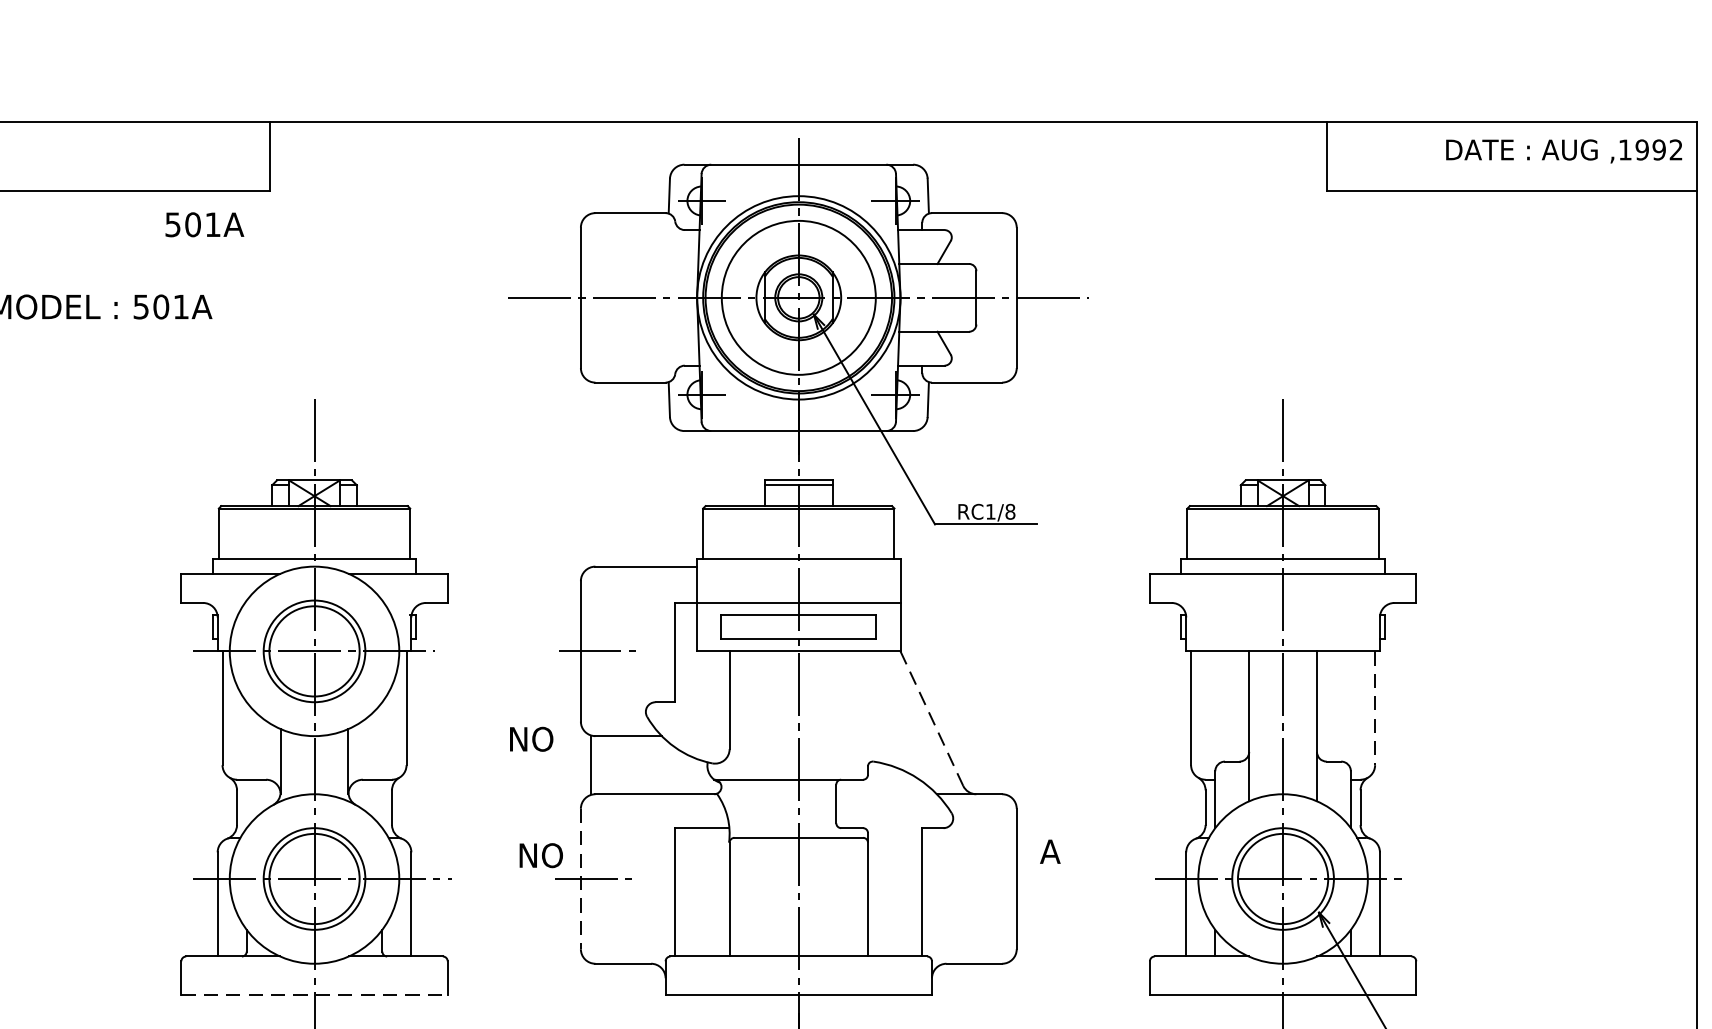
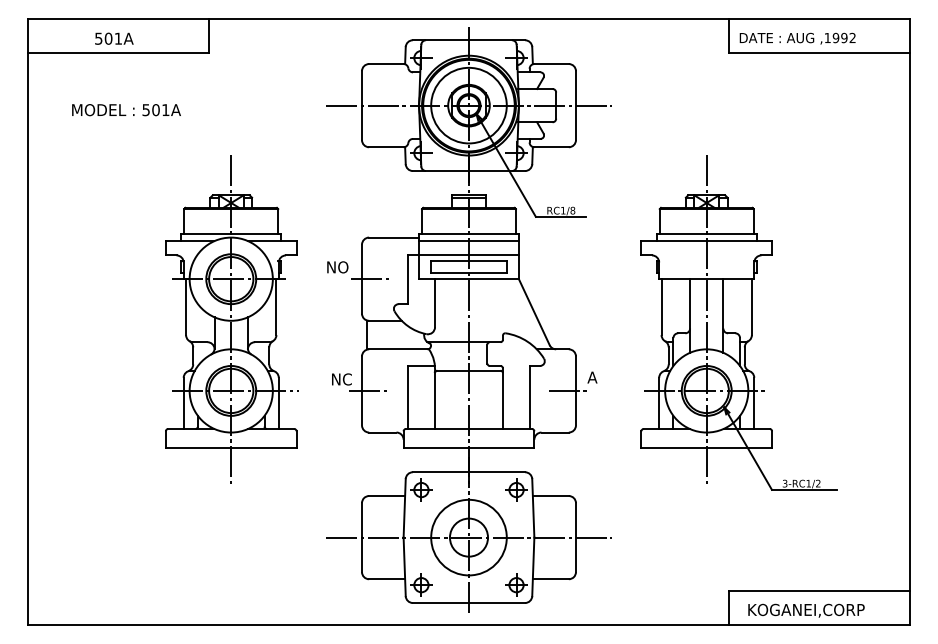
text: (1563, 150) -> (797, 38), moved
text: (205, 224) -> (114, 38), moved
line: (797, 574) -> (468, 241), added
line: (1374, 709) -> (751, 307), dashed -> solid
line: (932, 719) -> (534, 312), dashed -> solid
text: (530, 739) -> (337, 267), moved
text: (559, 855) -> (351, 379), NO -> NC
line: (1001, 878) -> (568, 390), added
line: (581, 880) -> (362, 391), dashed -> solid
line: (315, 996) -> (231, 448), dashed -> solid

